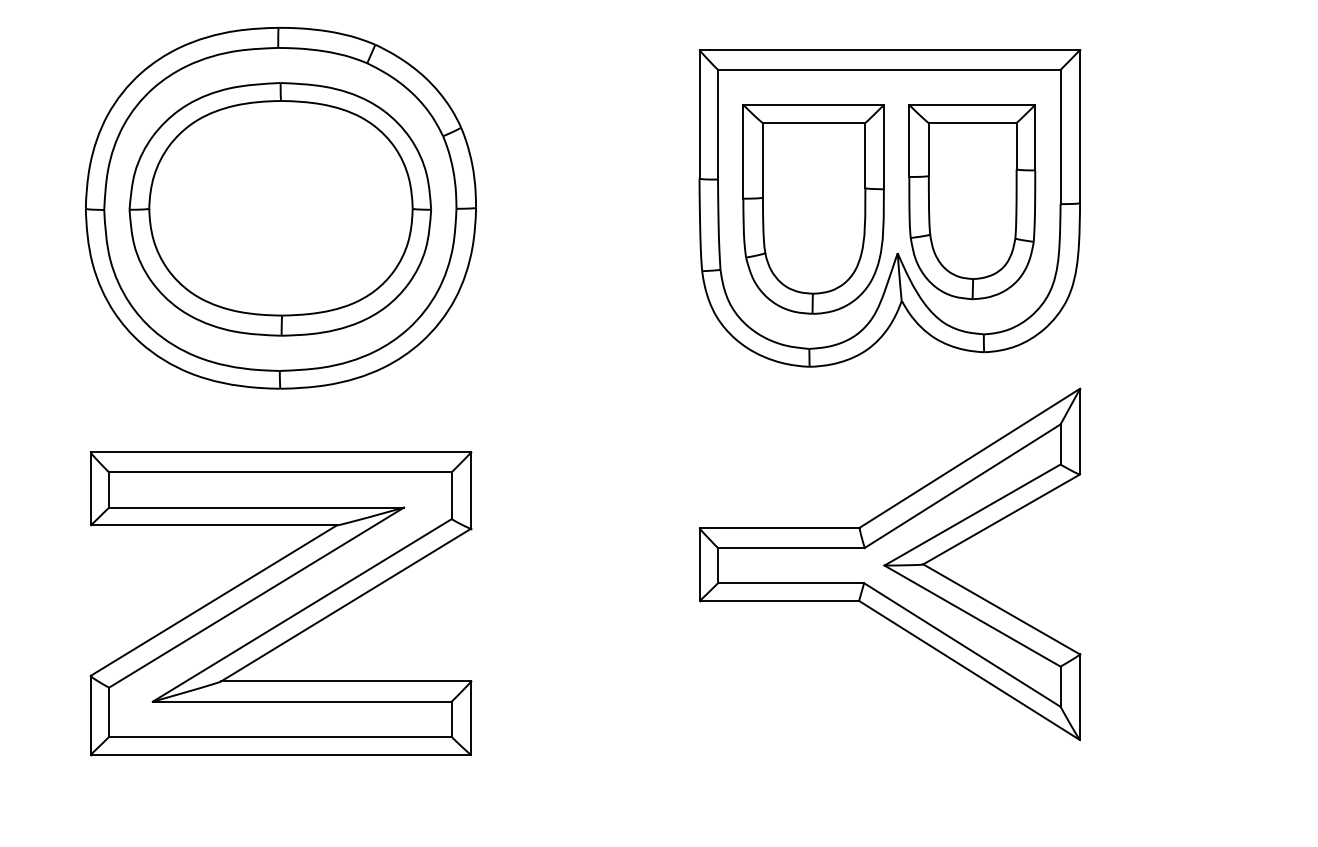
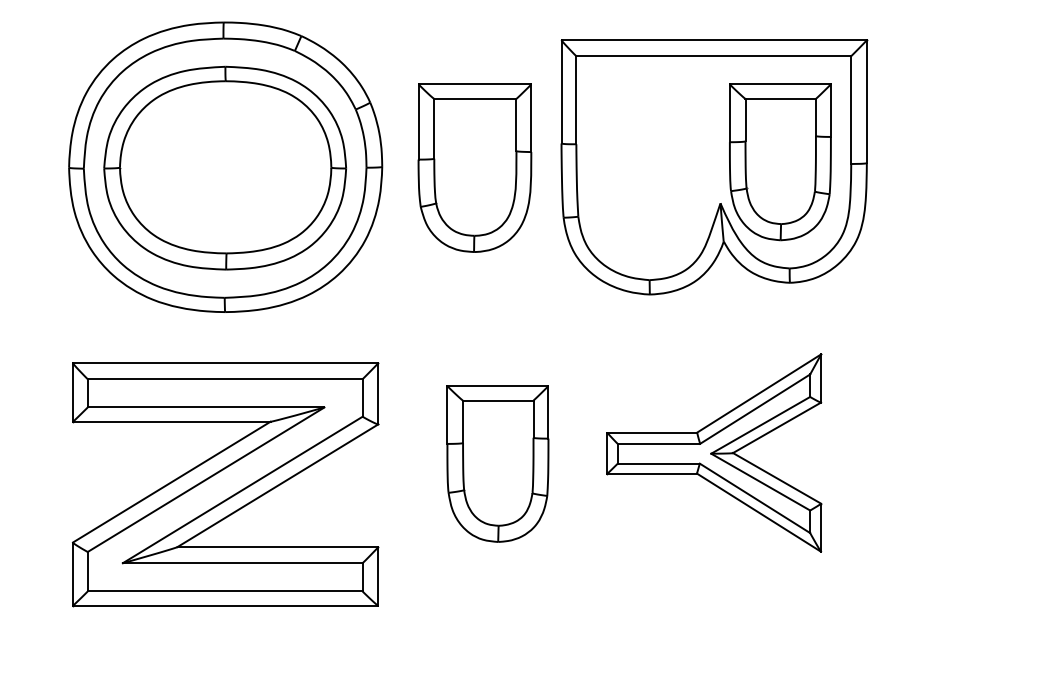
part: (813, 209) -> (474, 168), moved
part: (889, 564) -> (713, 453), size x0.7
part: (620, 578) -> (498, 464), added

